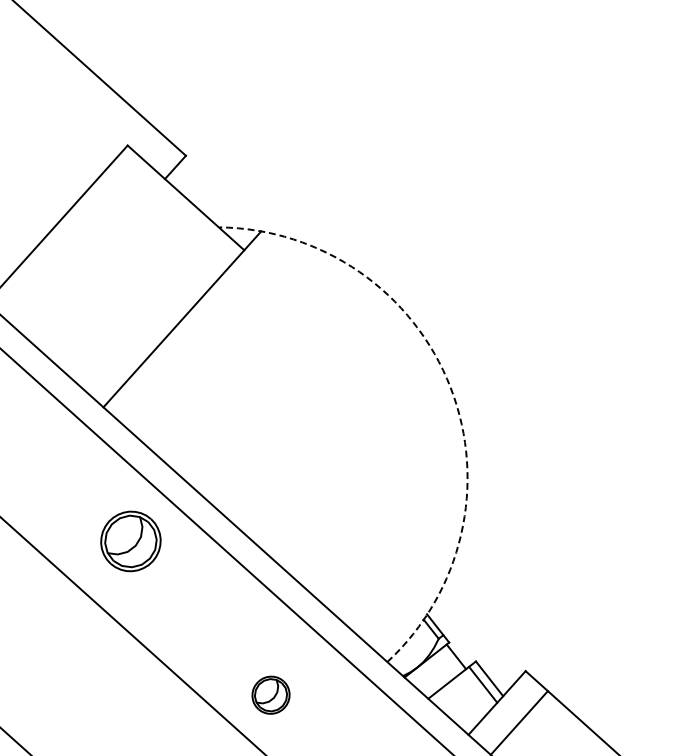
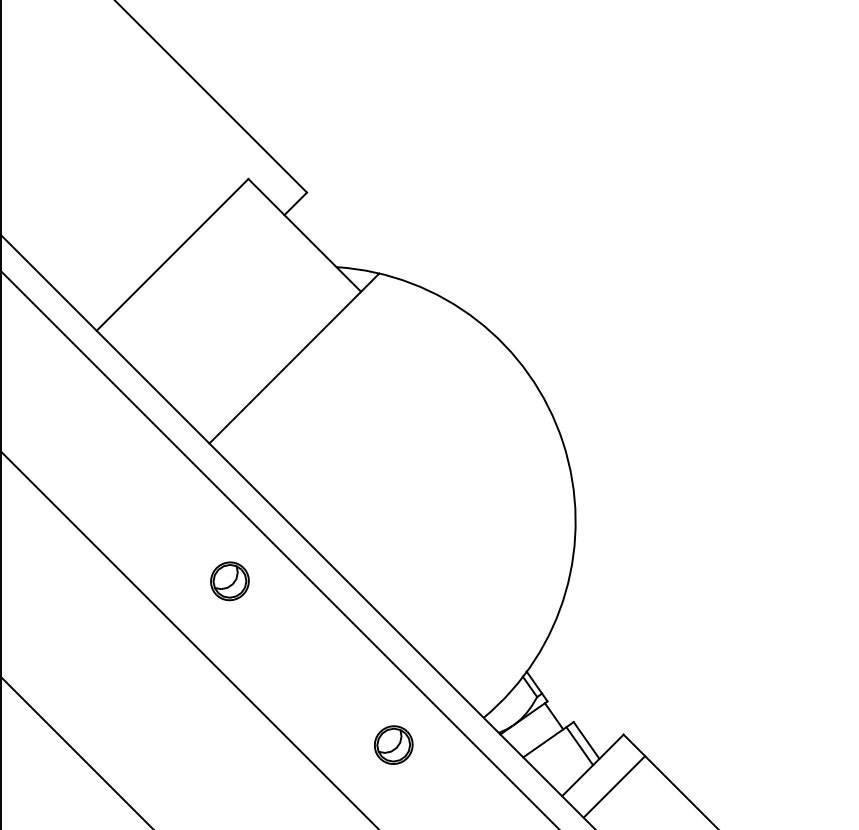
arc: (451, 387) -> (563, 442), dashed -> solid
part: (130, 541) -> (229, 581), size x0.62
part: (270, 694) -> (393, 744), moved

